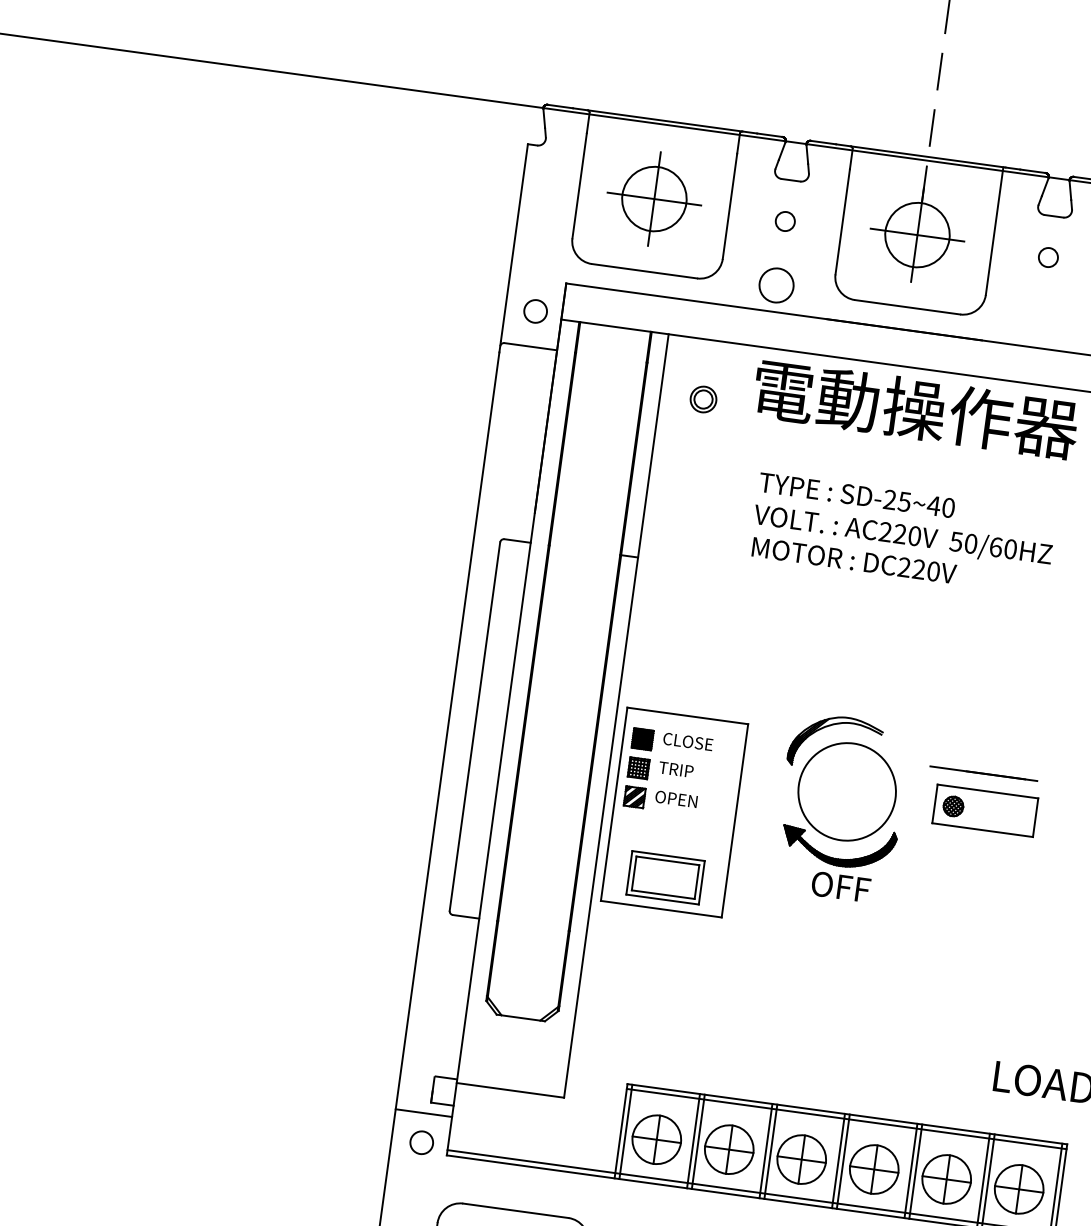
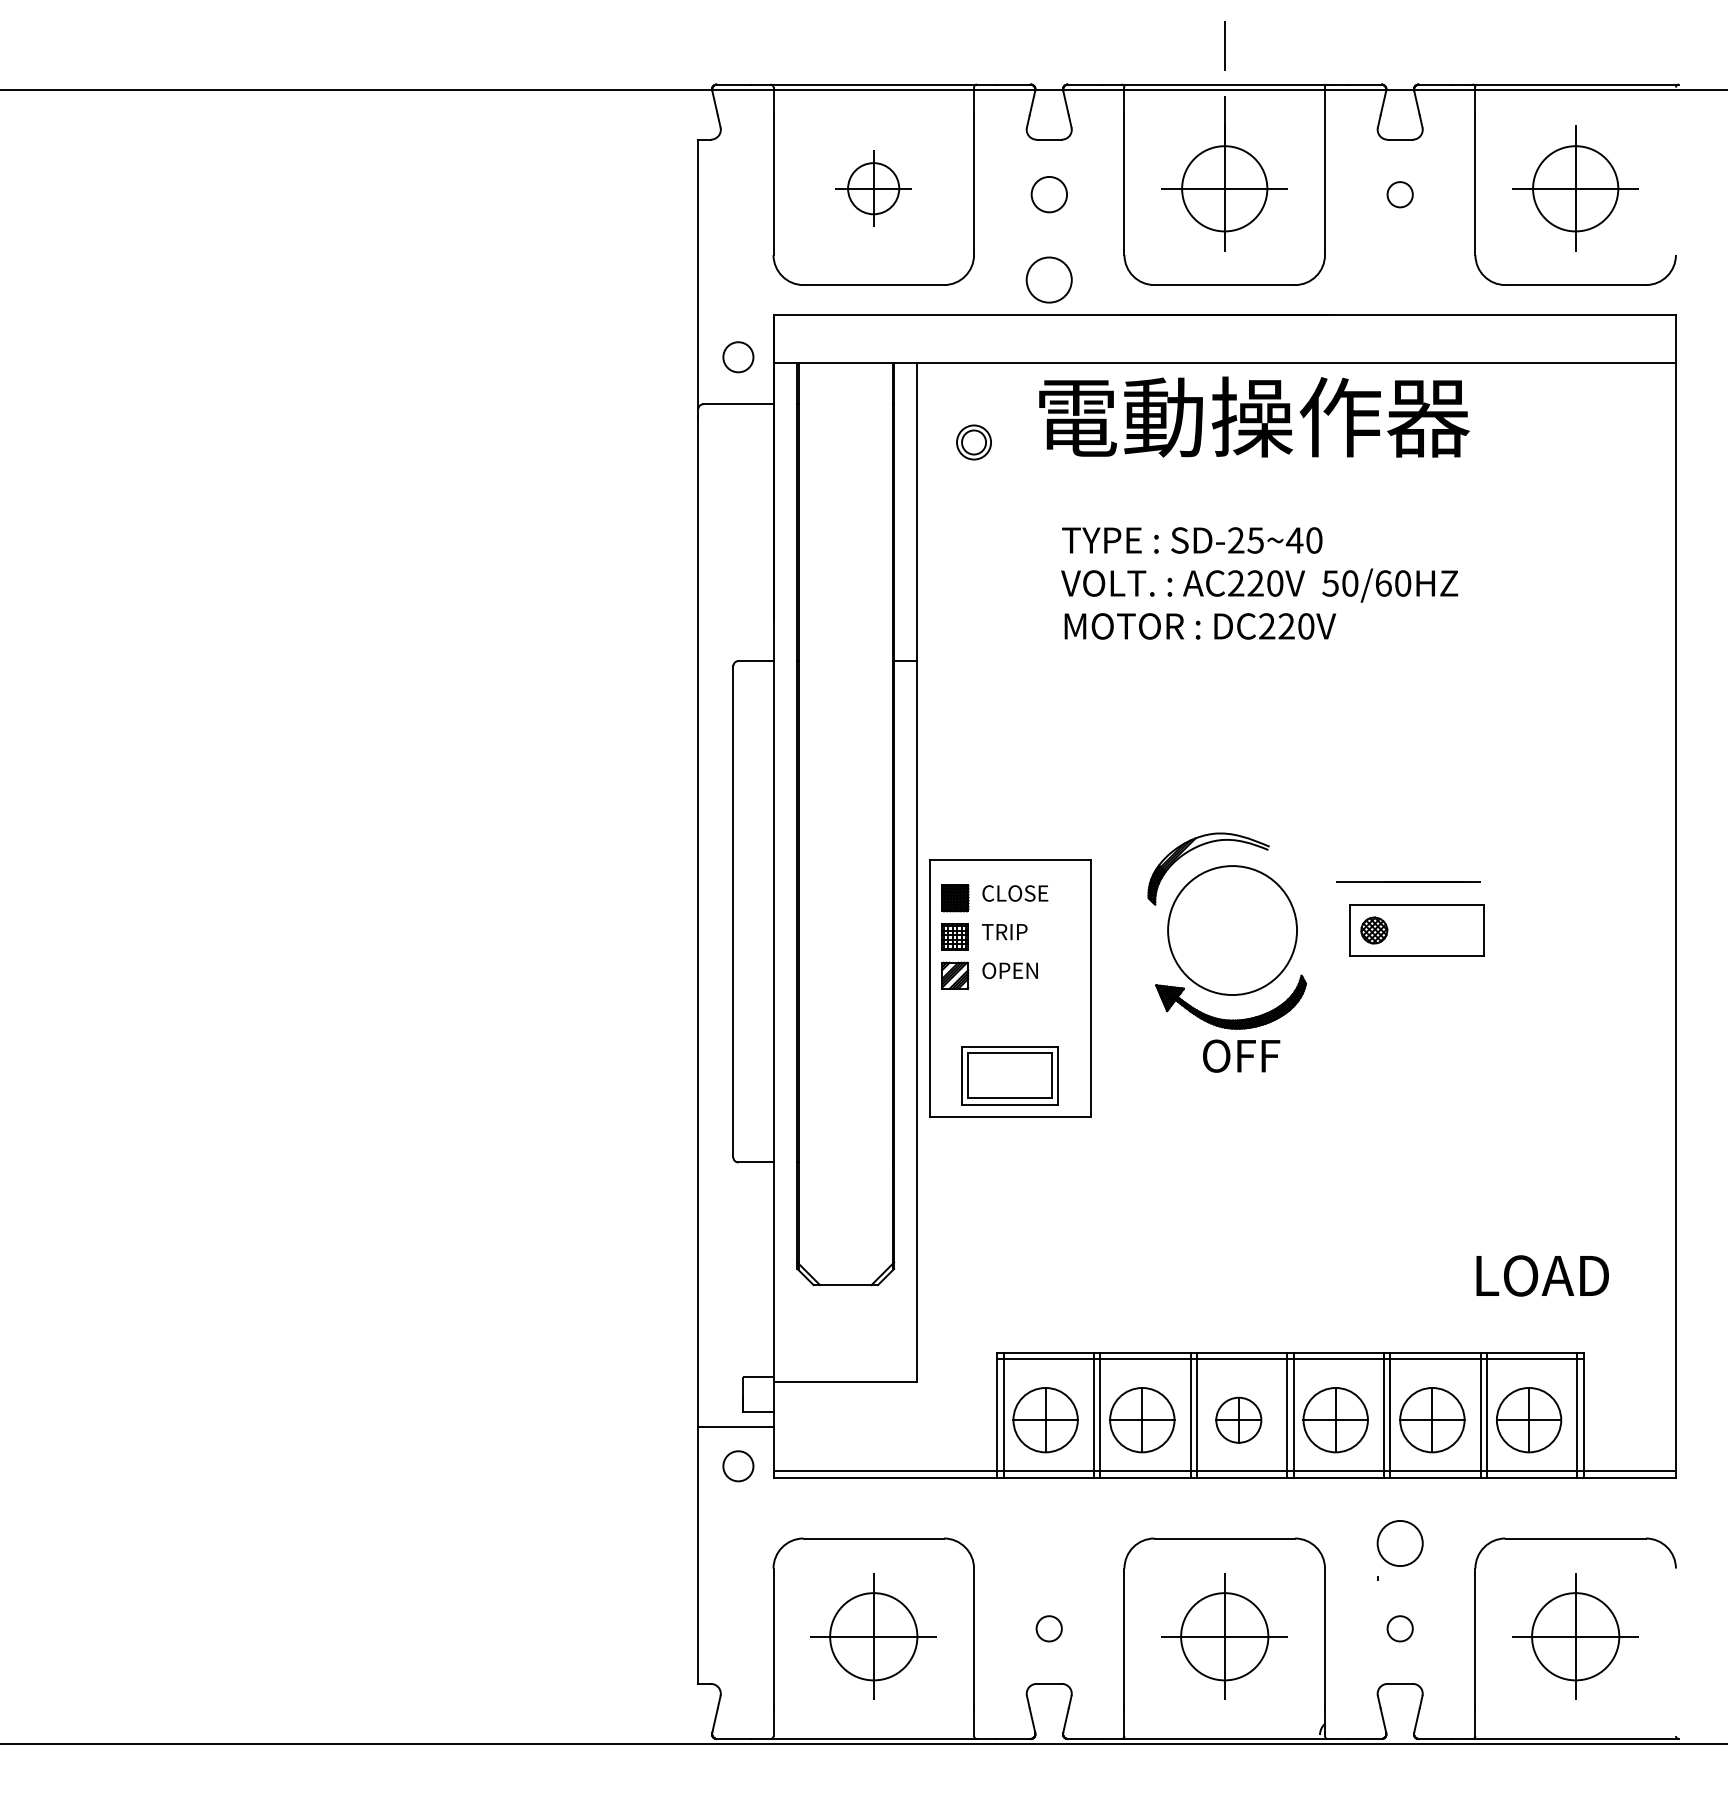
part: (654, 198) -> (873, 188), size x0.6
circle: (784, 221) -> (1048, 194), size x1.4
part: (801, 1159) -> (1238, 1420), size x0.7

